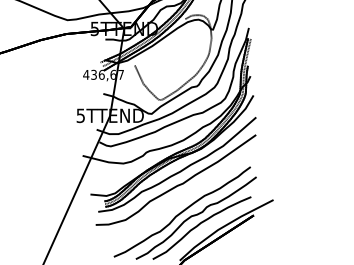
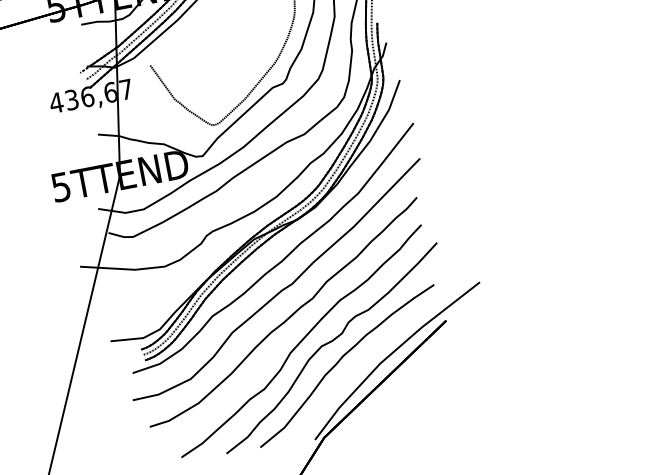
part: (176, 196) -> (283, 312), added

